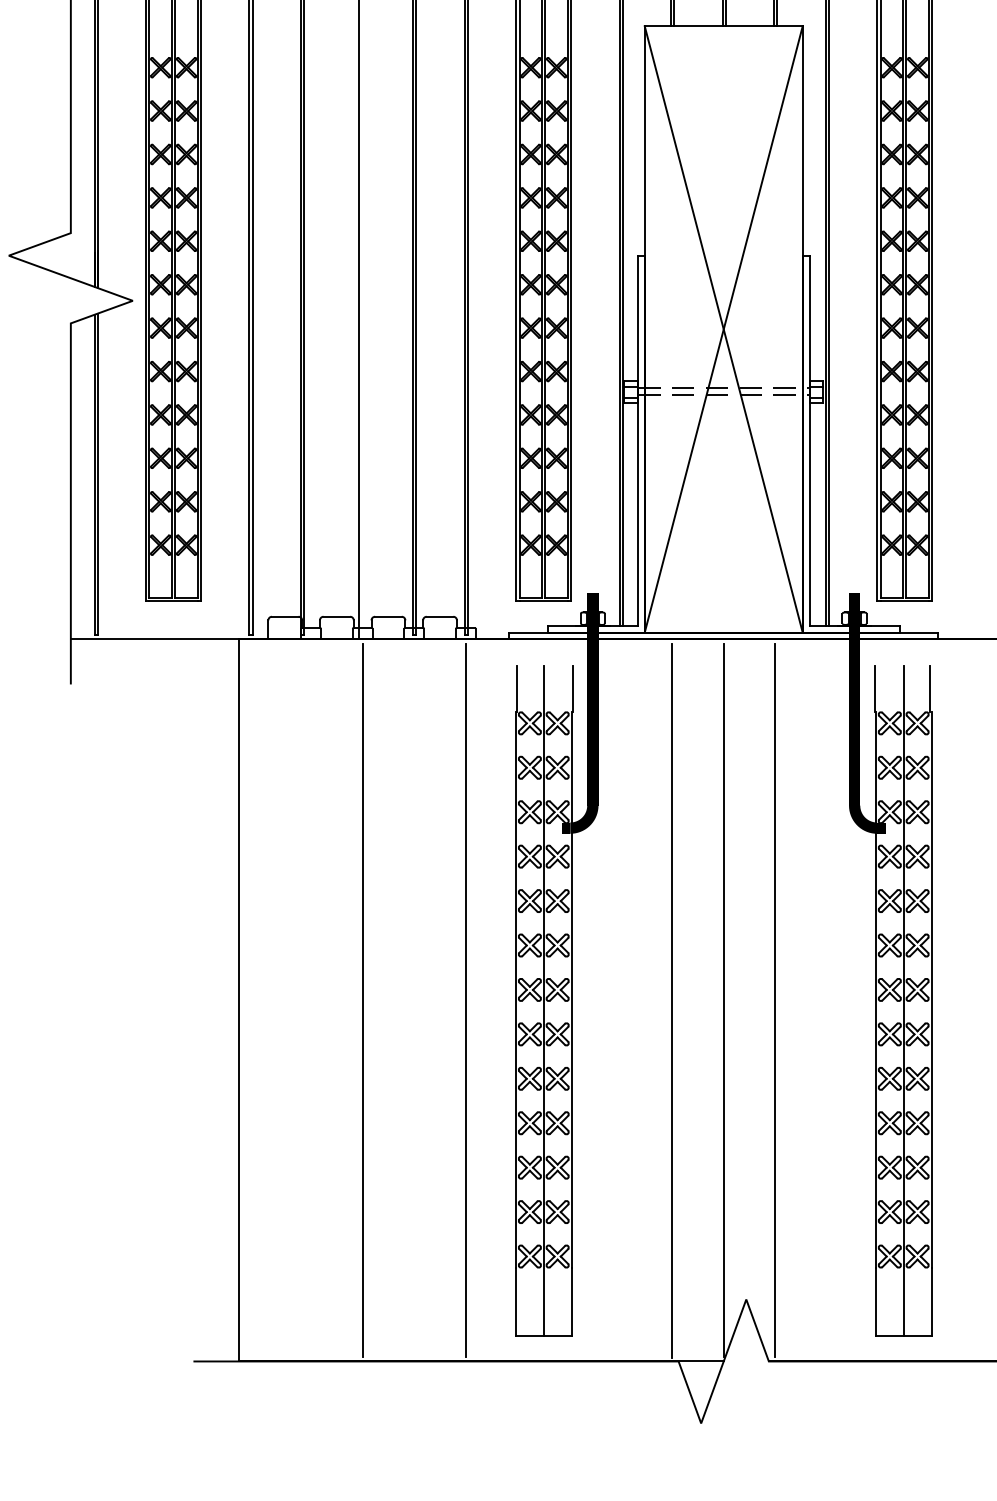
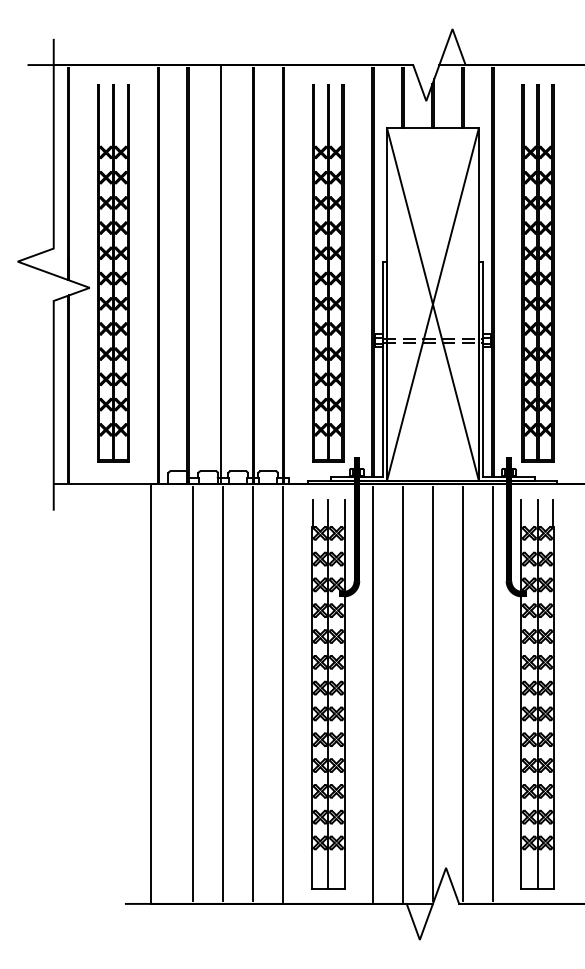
line: (311, 1000) -> (193, 694), added
line: (414, 1000) -> (253, 694), added
line: (621, 1000) -> (373, 694), added
line: (826, 1000) -> (492, 694), added

